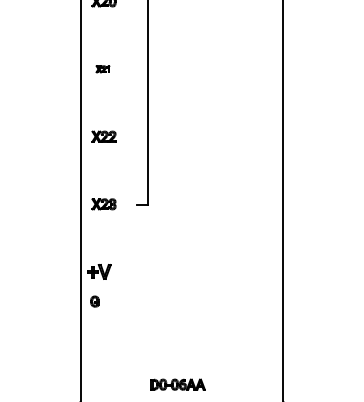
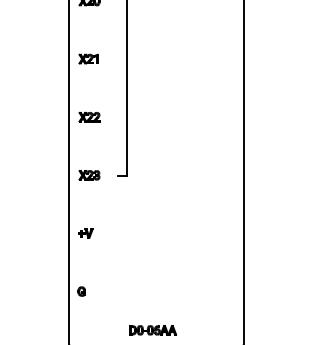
part: (102, 69) -> (88, 59), size x1.67
part: (99, 271) -> (85, 233), size x0.71
part: (94, 301) -> (81, 291), moved

